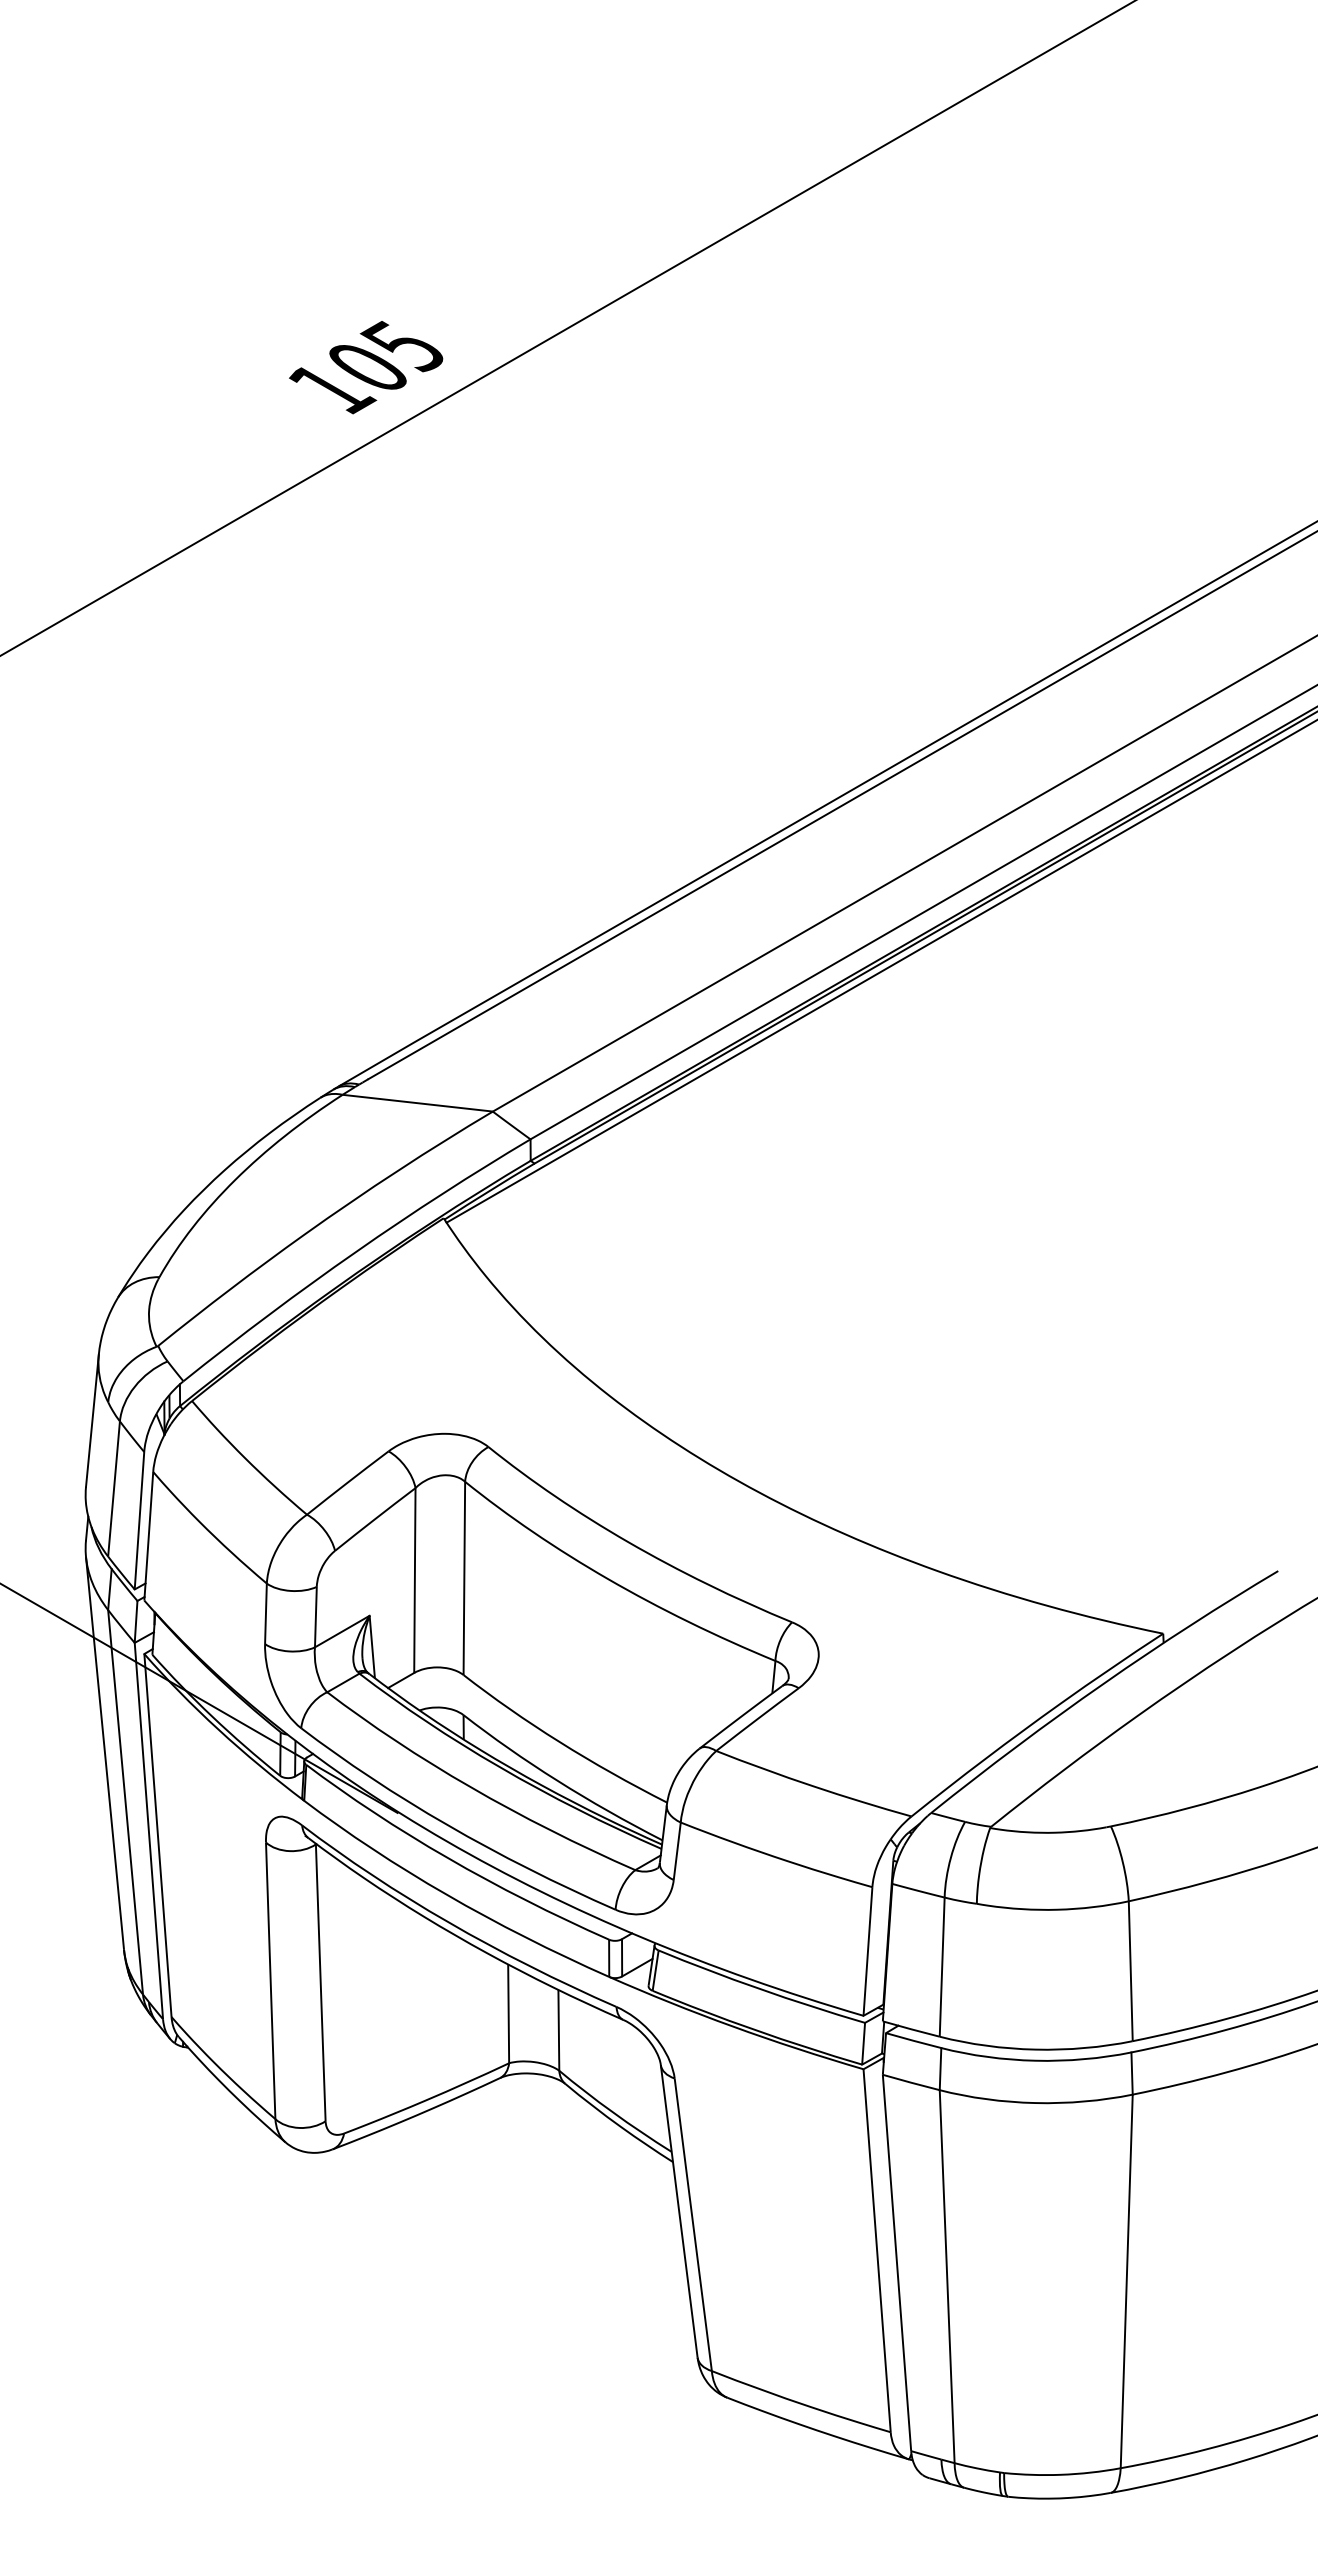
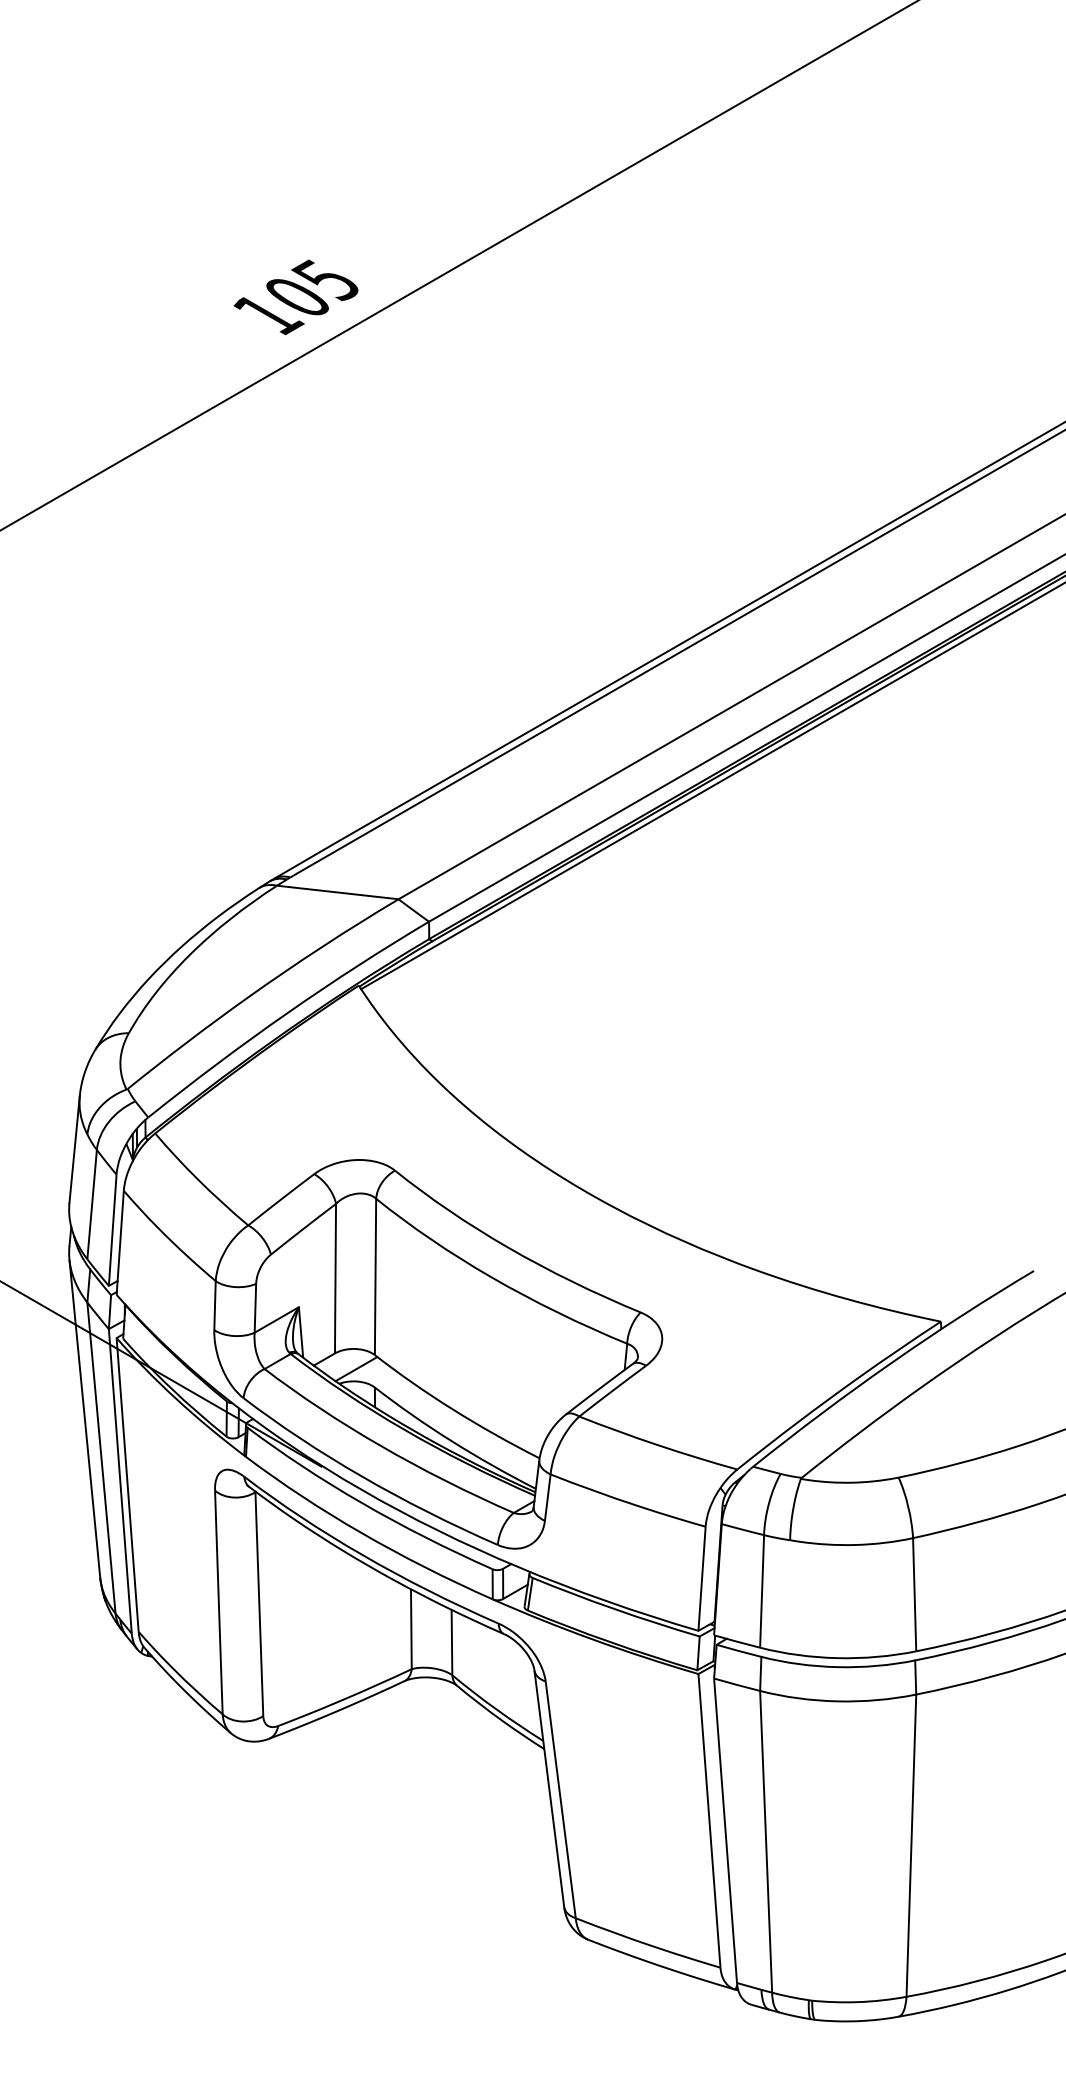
line: (440, 1692) -> (356, 1369), added

